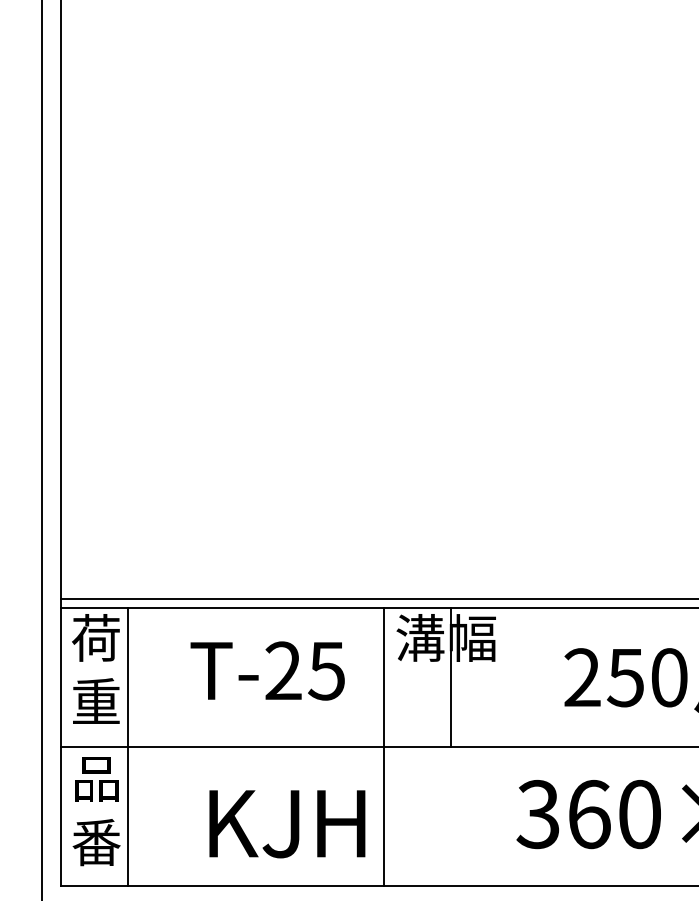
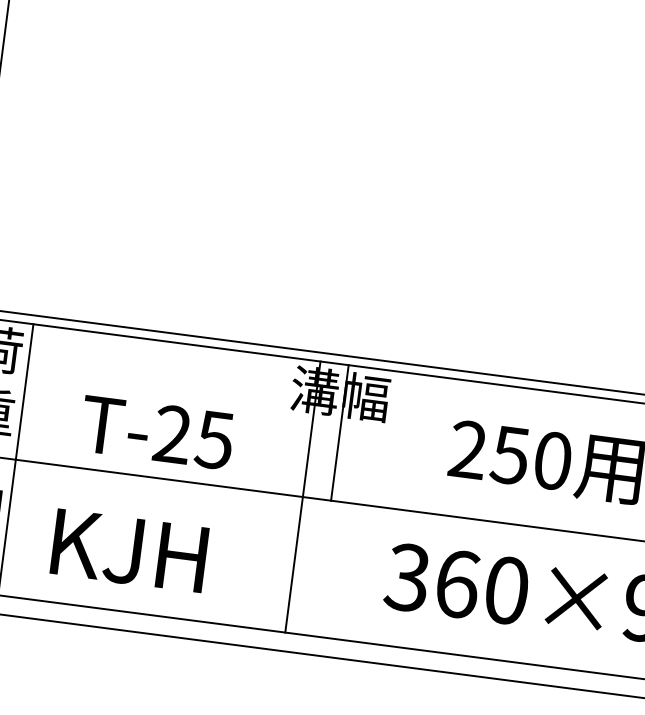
text: (267, 670) -> (157, 432), moved
line: (384, 746) -> (303, 496), moved
text: (287, 824) -> (129, 551), moved

